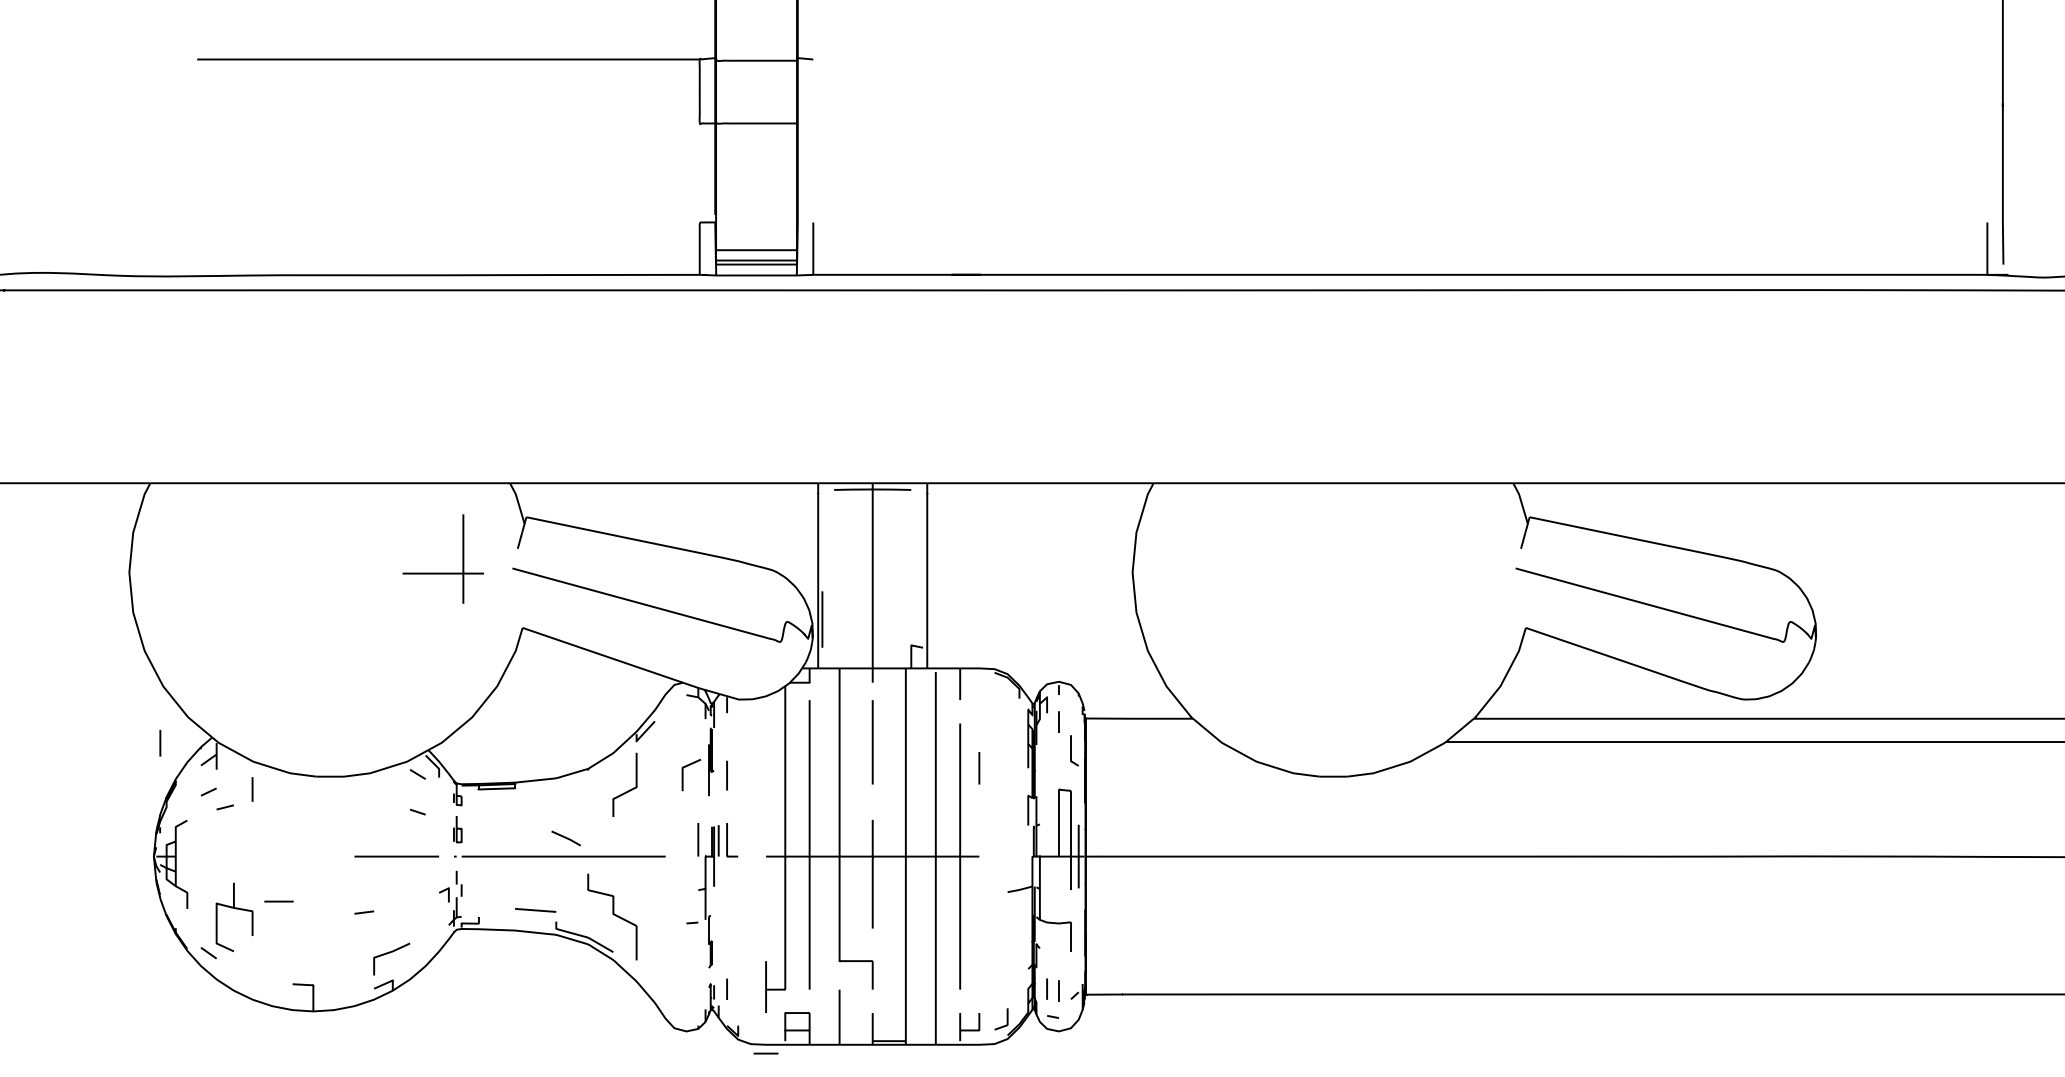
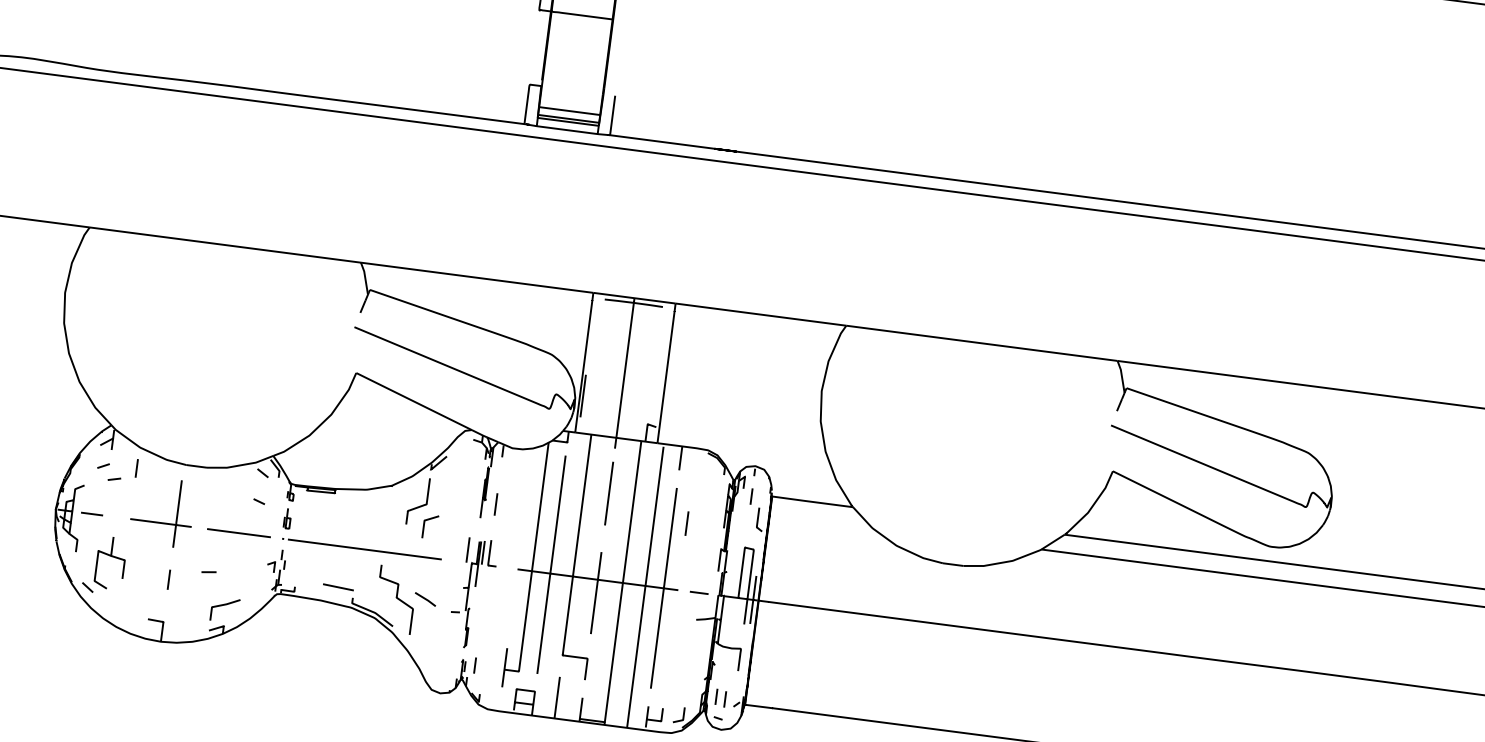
part: (442, 572) -> (160, 522), moved
line: (160, 742) -> (169, 579), moved
curve: (683, 774) -> (424, 525), moved
line: (565, 838) -> (424, 599), moved
line: (278, 901) -> (91, 513), moved
line: (765, 1053) -> (698, 592), moved

